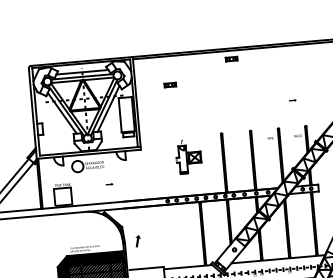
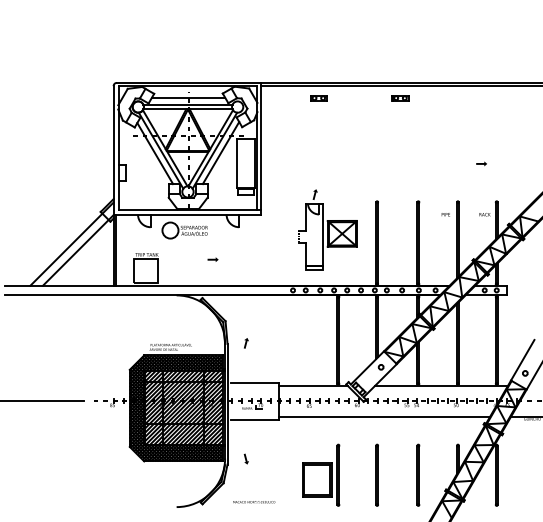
part: (170, 85) -> (318, 98), moved
part: (188, 156) -> (327, 229), size x1.67
part: (138, 241) -> (246, 343), size x0.62

